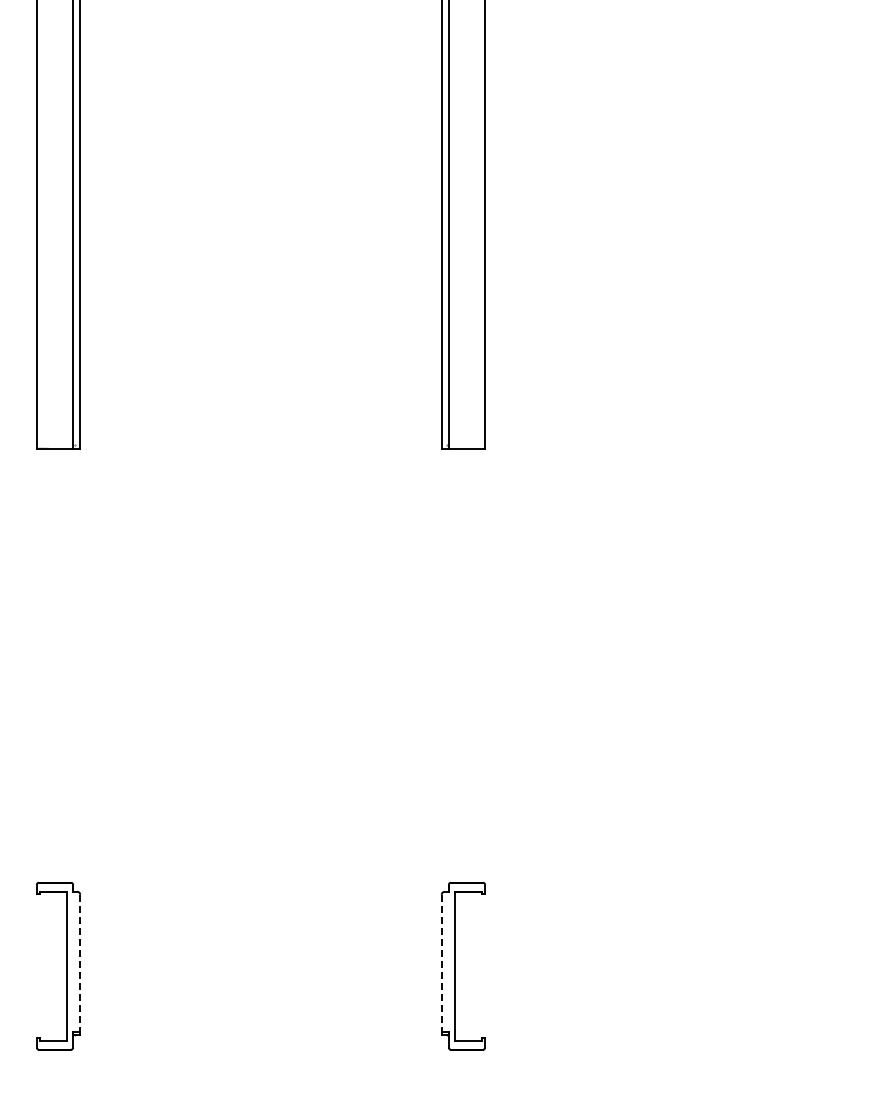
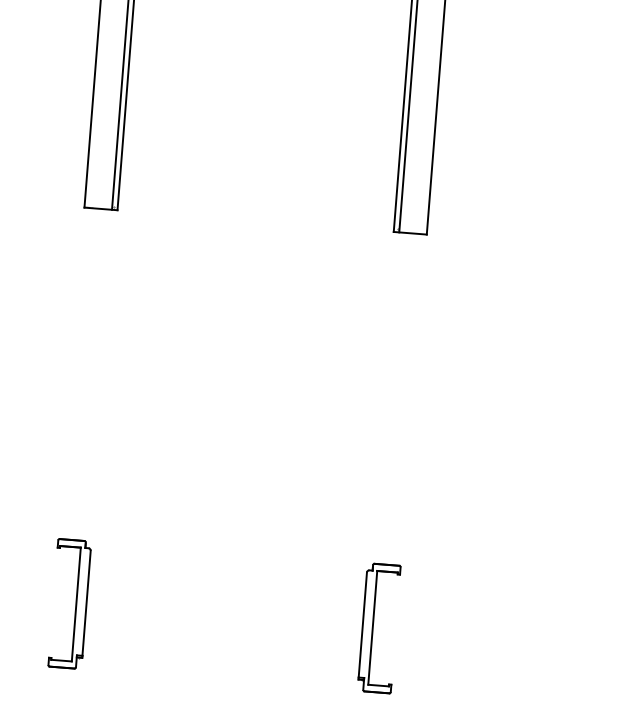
line: (80, 963) -> (86, 603), dashed -> solid
line: (441, 963) -> (362, 624), dashed -> solid

